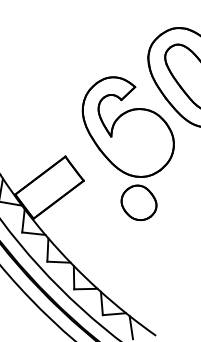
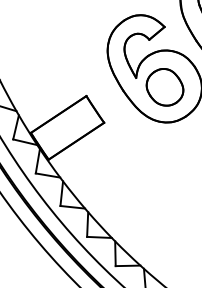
part: (138, 202) -> (164, 86), moved

